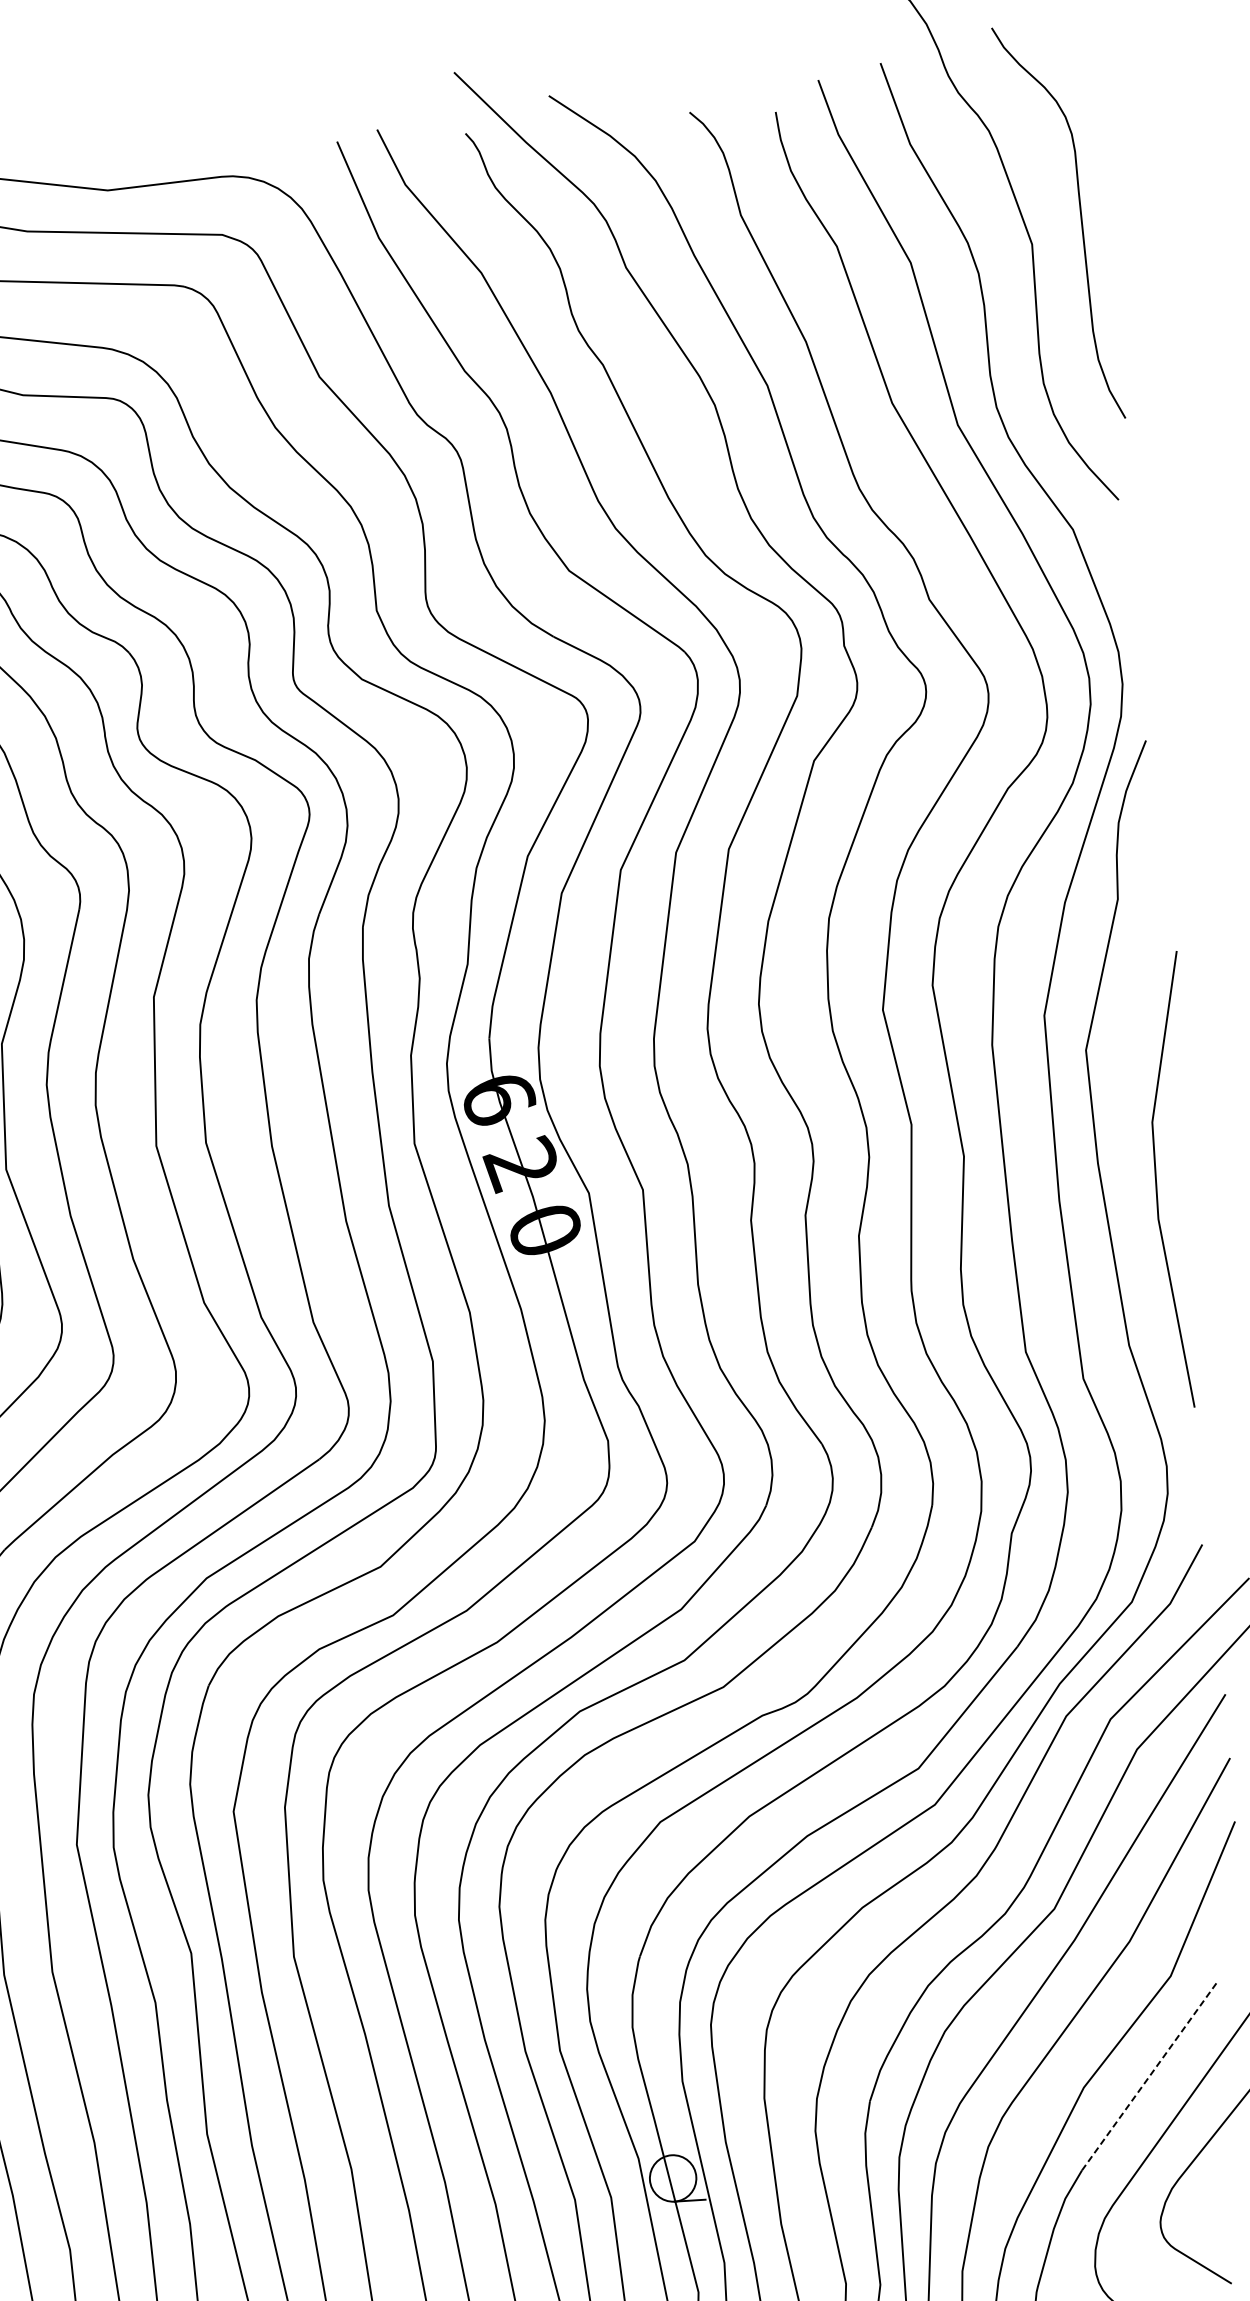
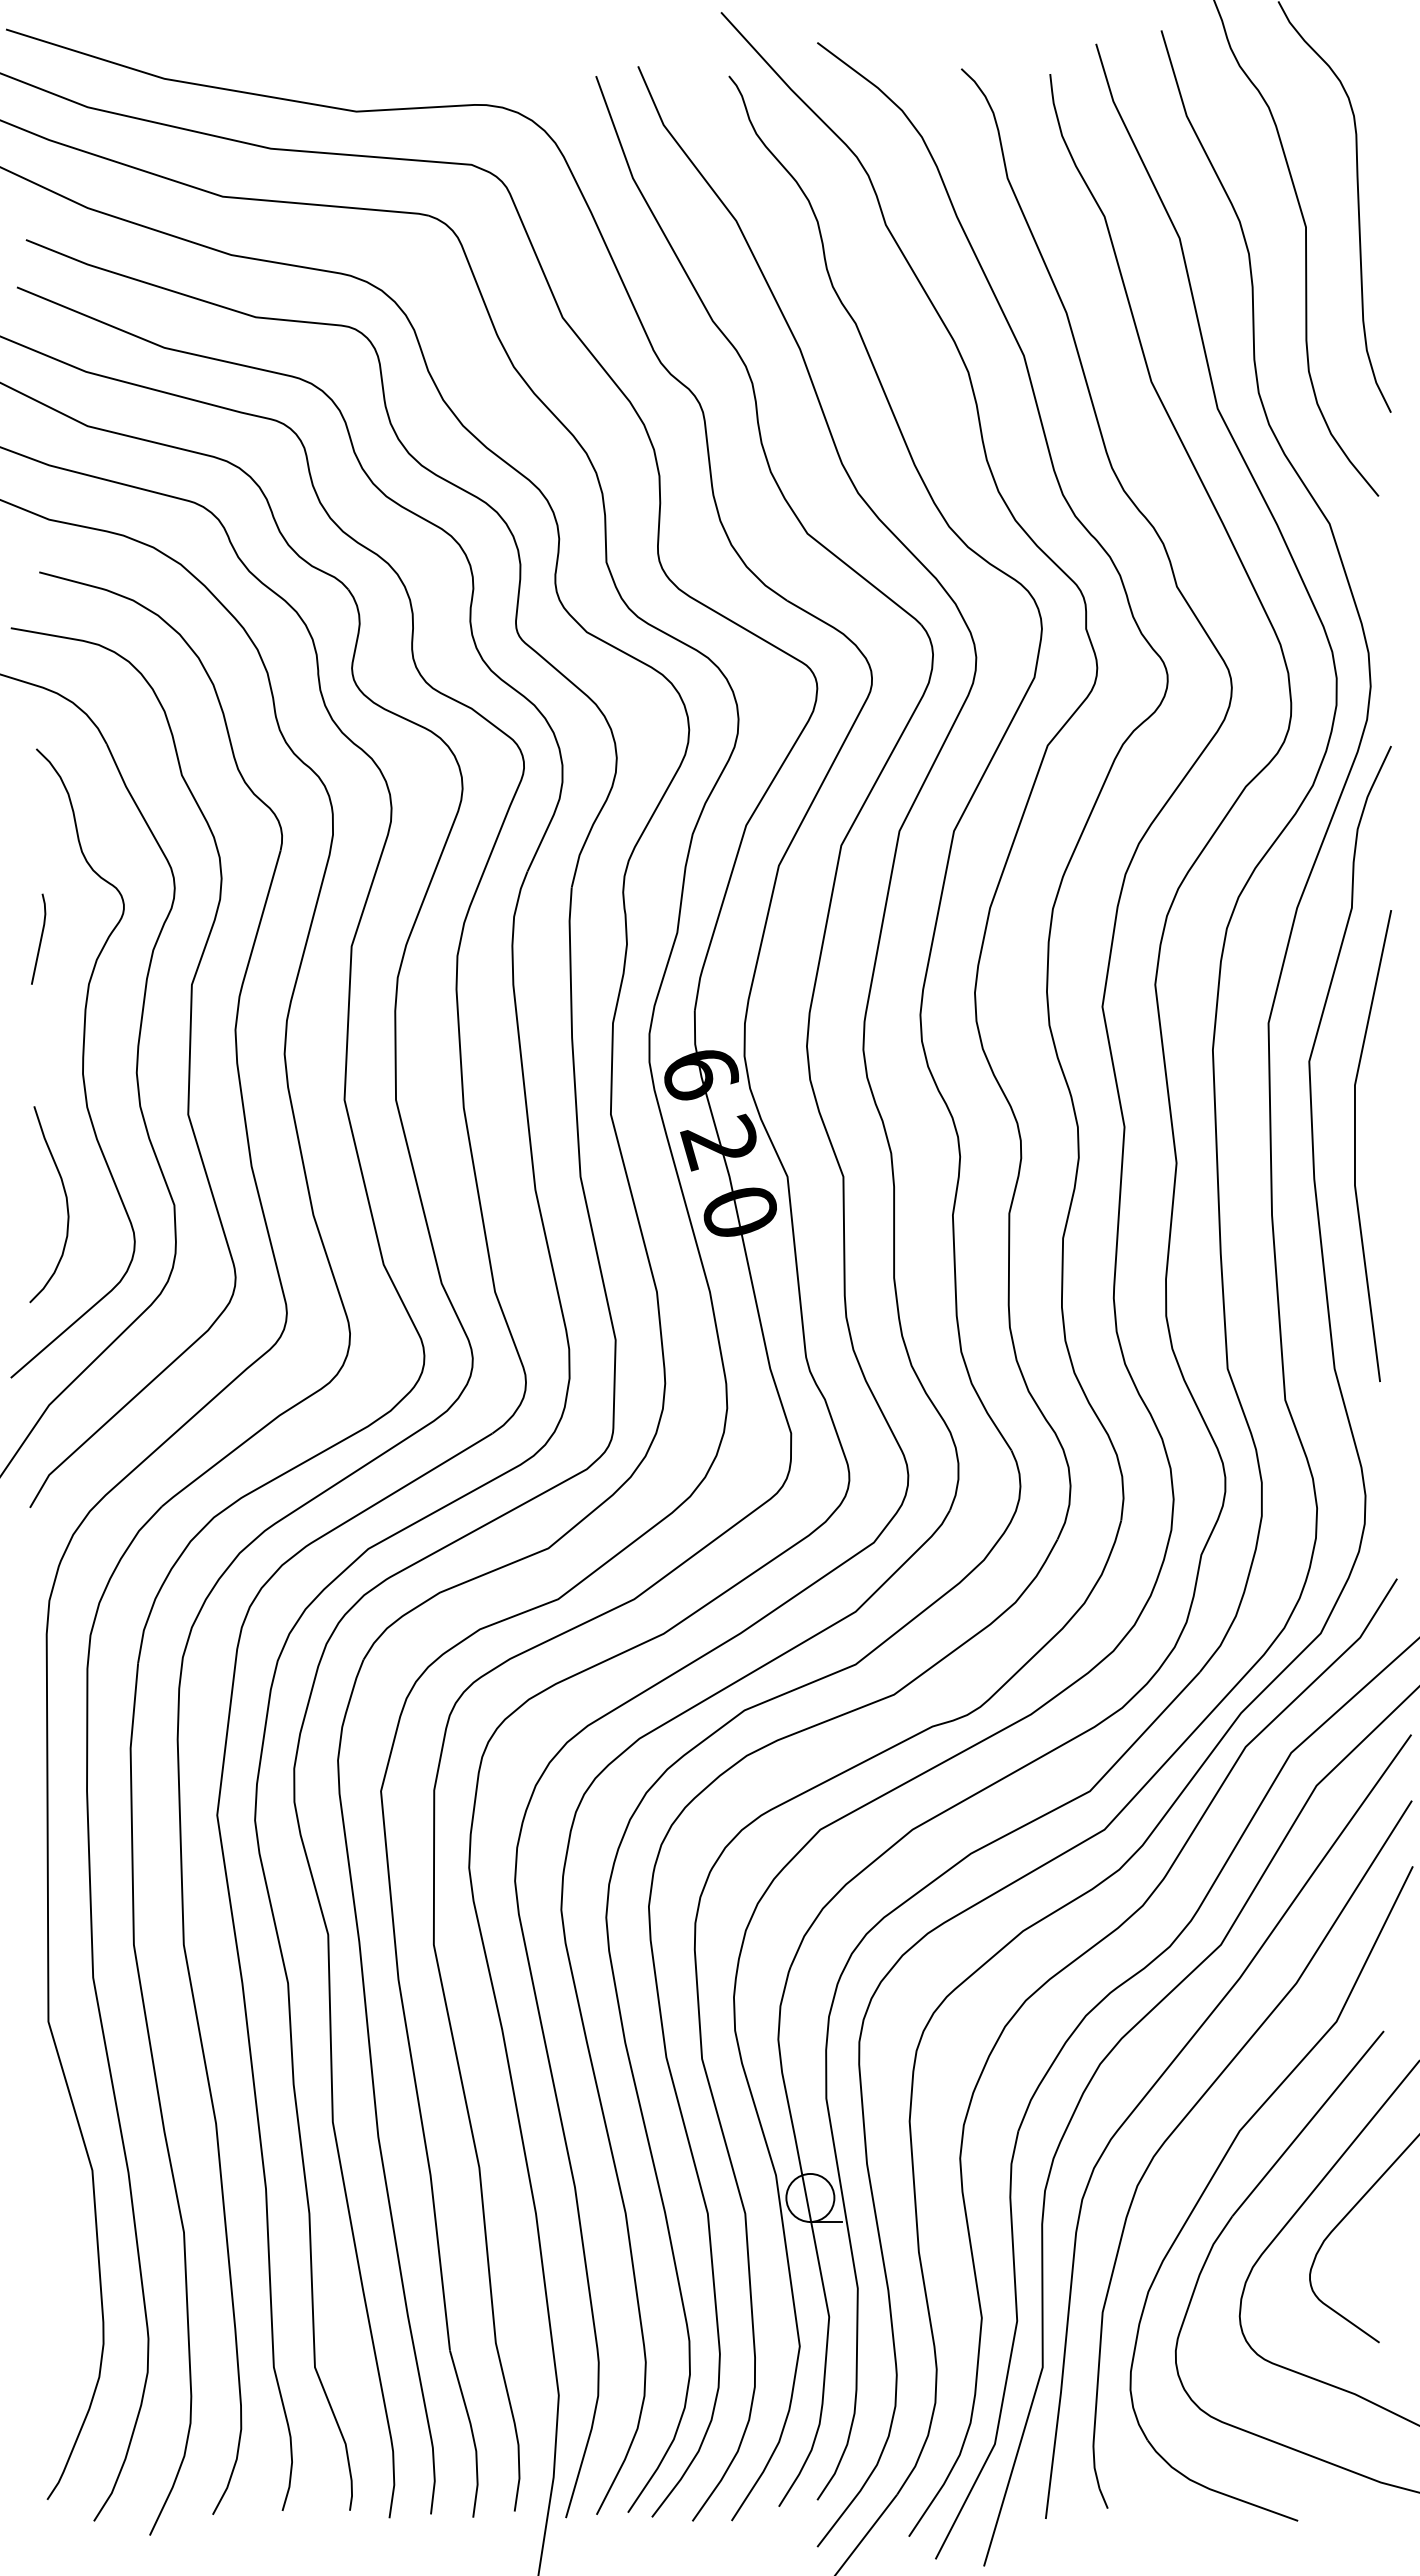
line: (1156, 1180) -> (1355, 1145), moved
line: (1149, 2076) -> (1308, 2123), dashed -> solid

